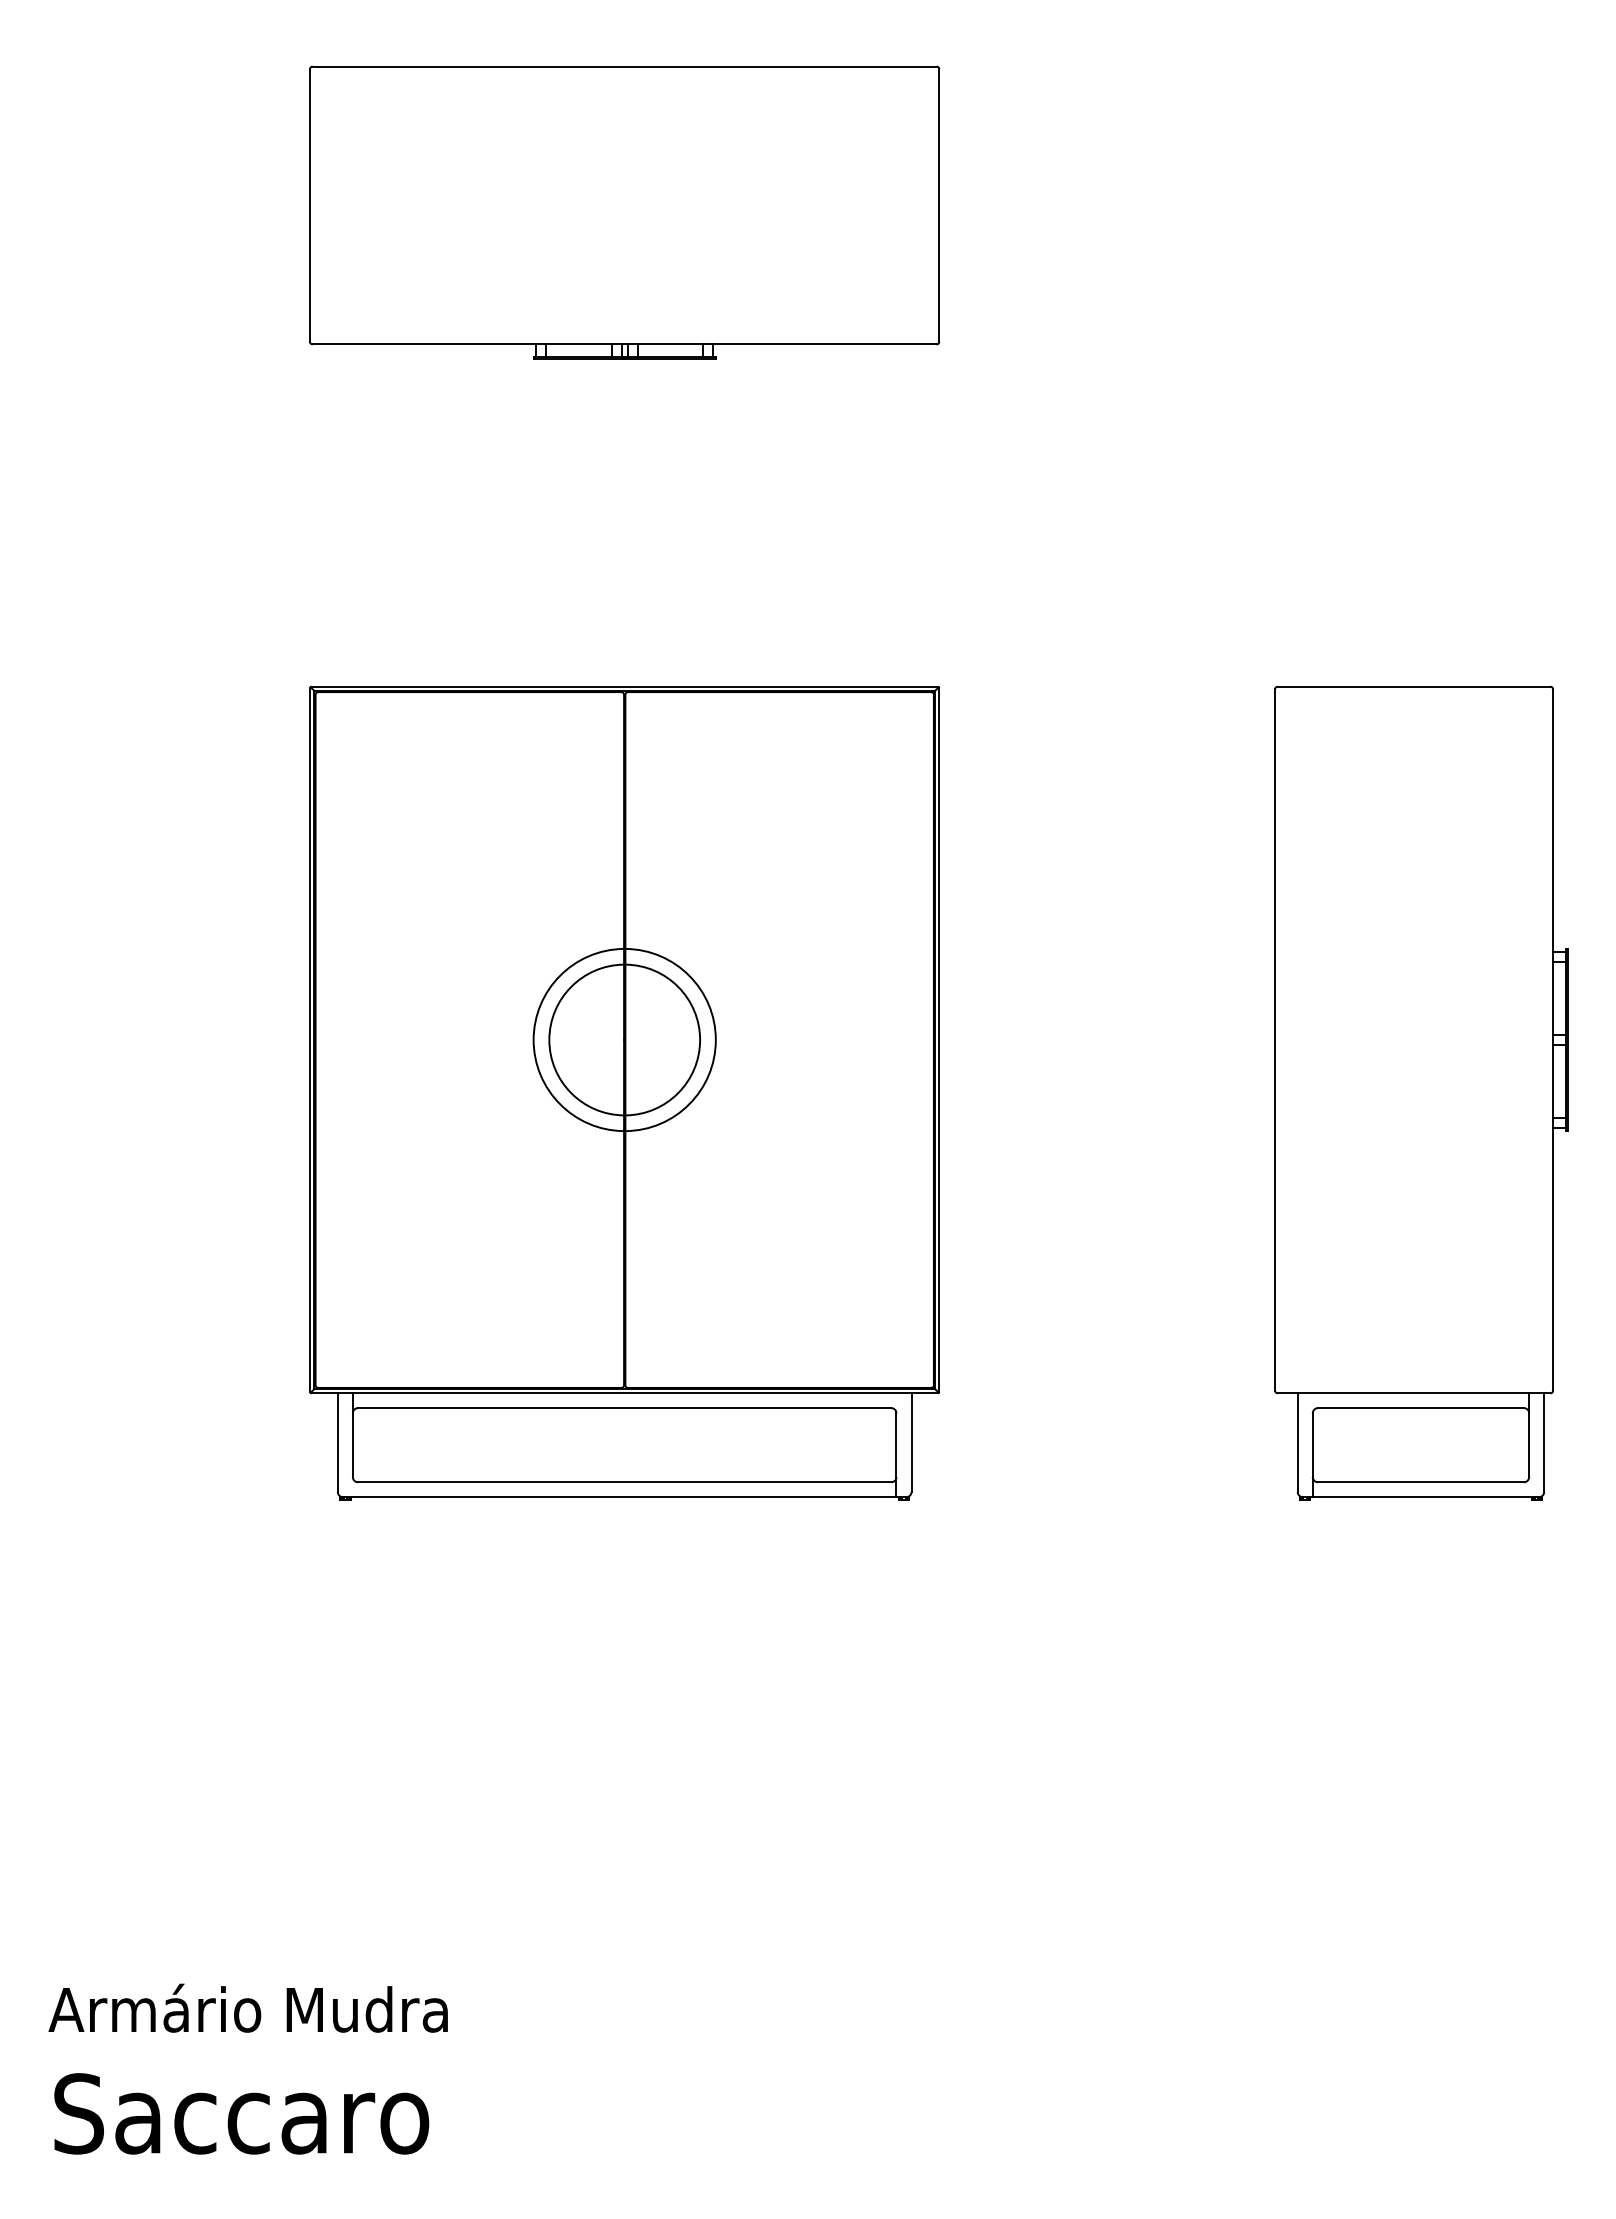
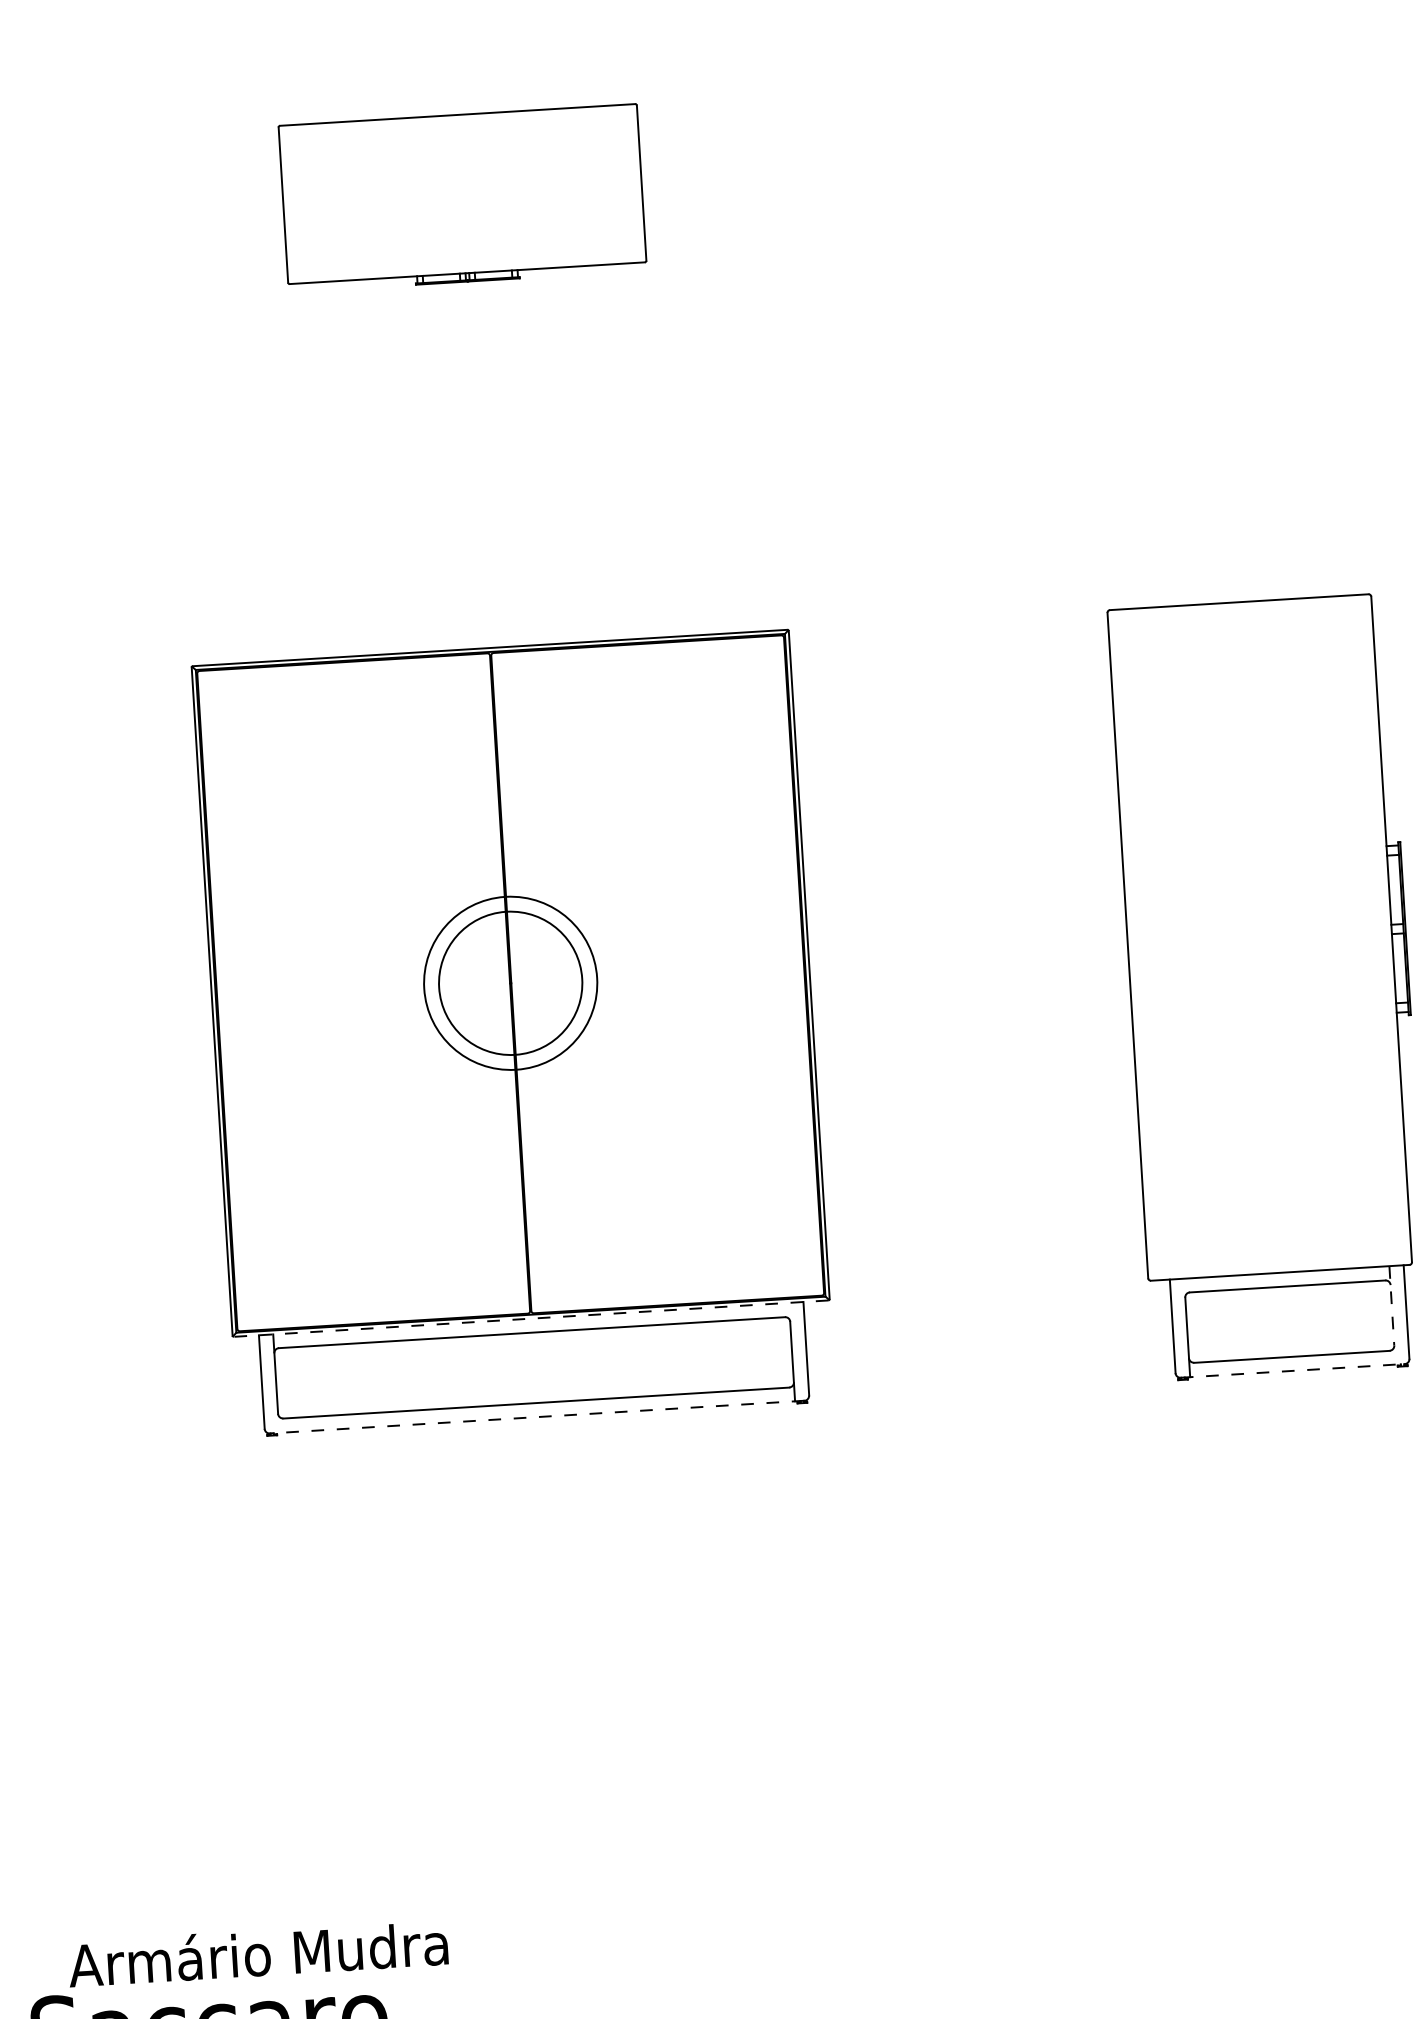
part: (624, 212) -> (462, 198), size x0.6
line: (624, 1393) -> (530, 1318), solid -> dashed
line: (1529, 1435) -> (1392, 1306), solid -> dashed
line: (624, 1497) -> (537, 1417), solid -> dashed
line: (1421, 1497) -> (1293, 1371), solid -> dashed
text: (247, 2007) -> (257, 1952), moved

